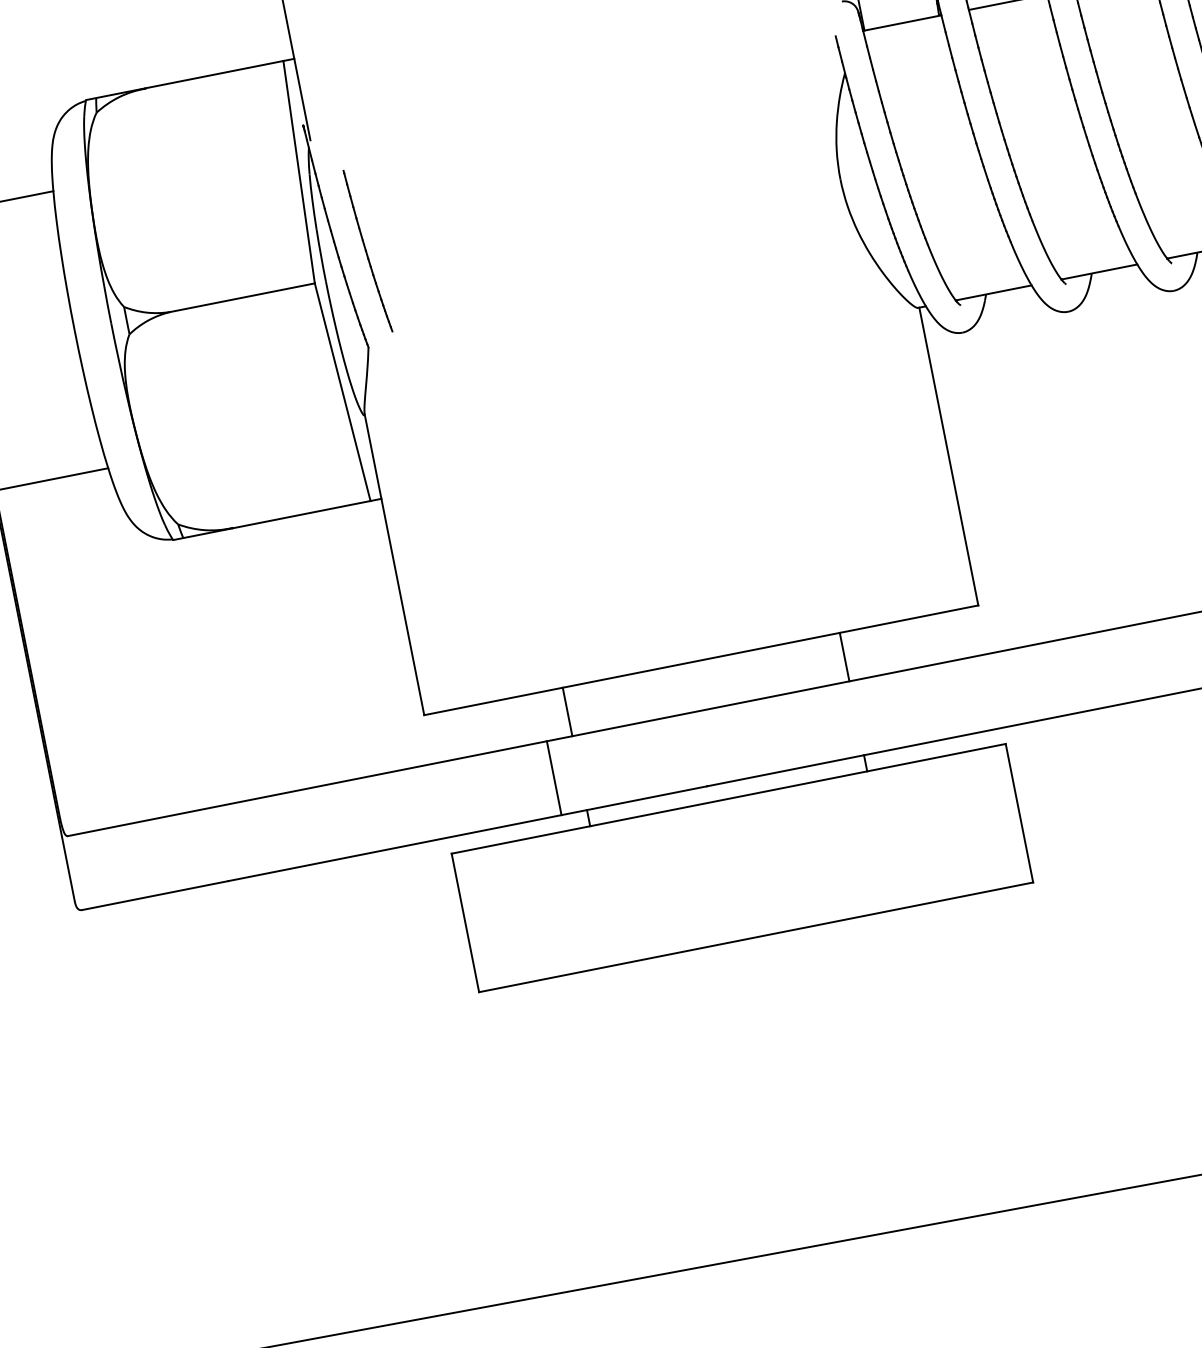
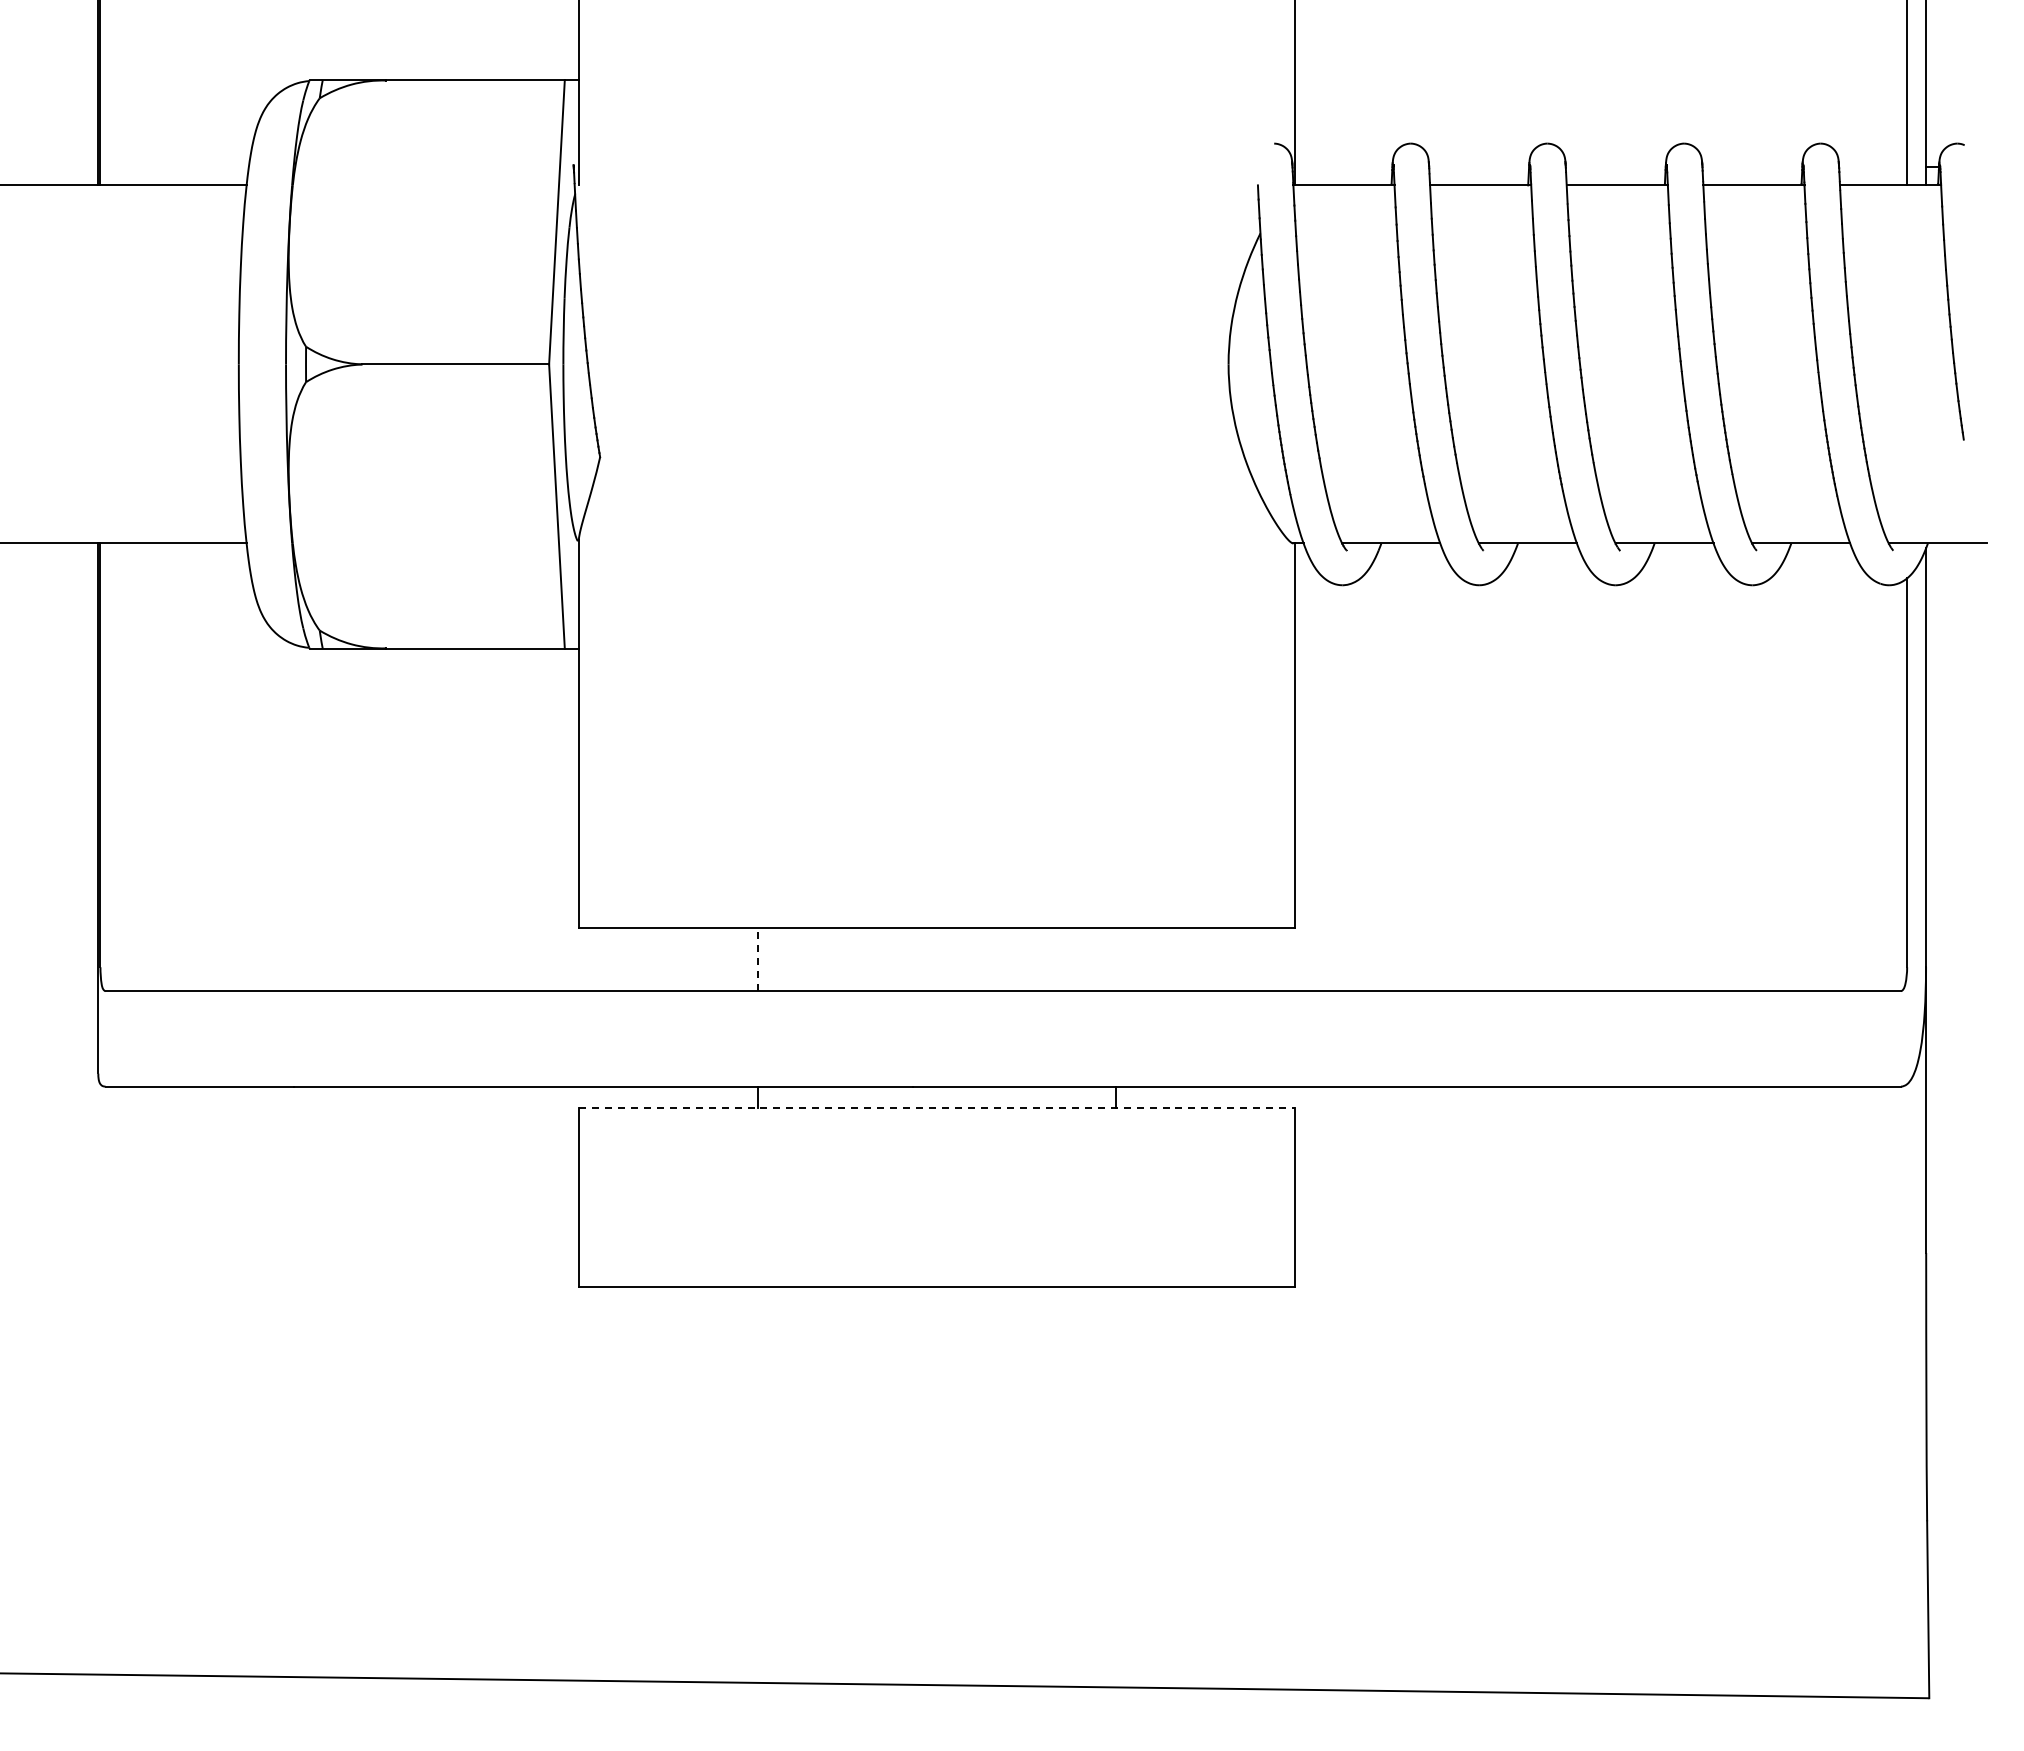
part: (367, 251) -> (622, 337), removed
line: (844, 656) -> (1116, 959), removed
line: (567, 711) -> (757, 959), solid -> dashed
line: (554, 777) -> (725, 1038), removed
line: (729, 798) -> (937, 1107), solid -> dashed

